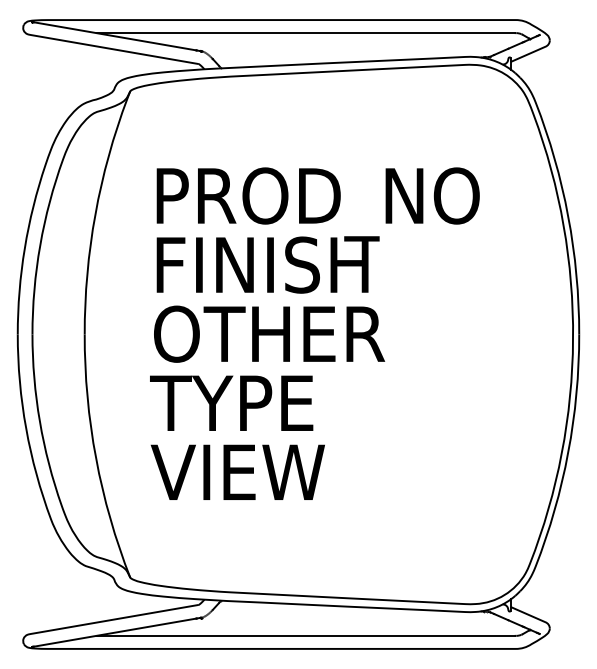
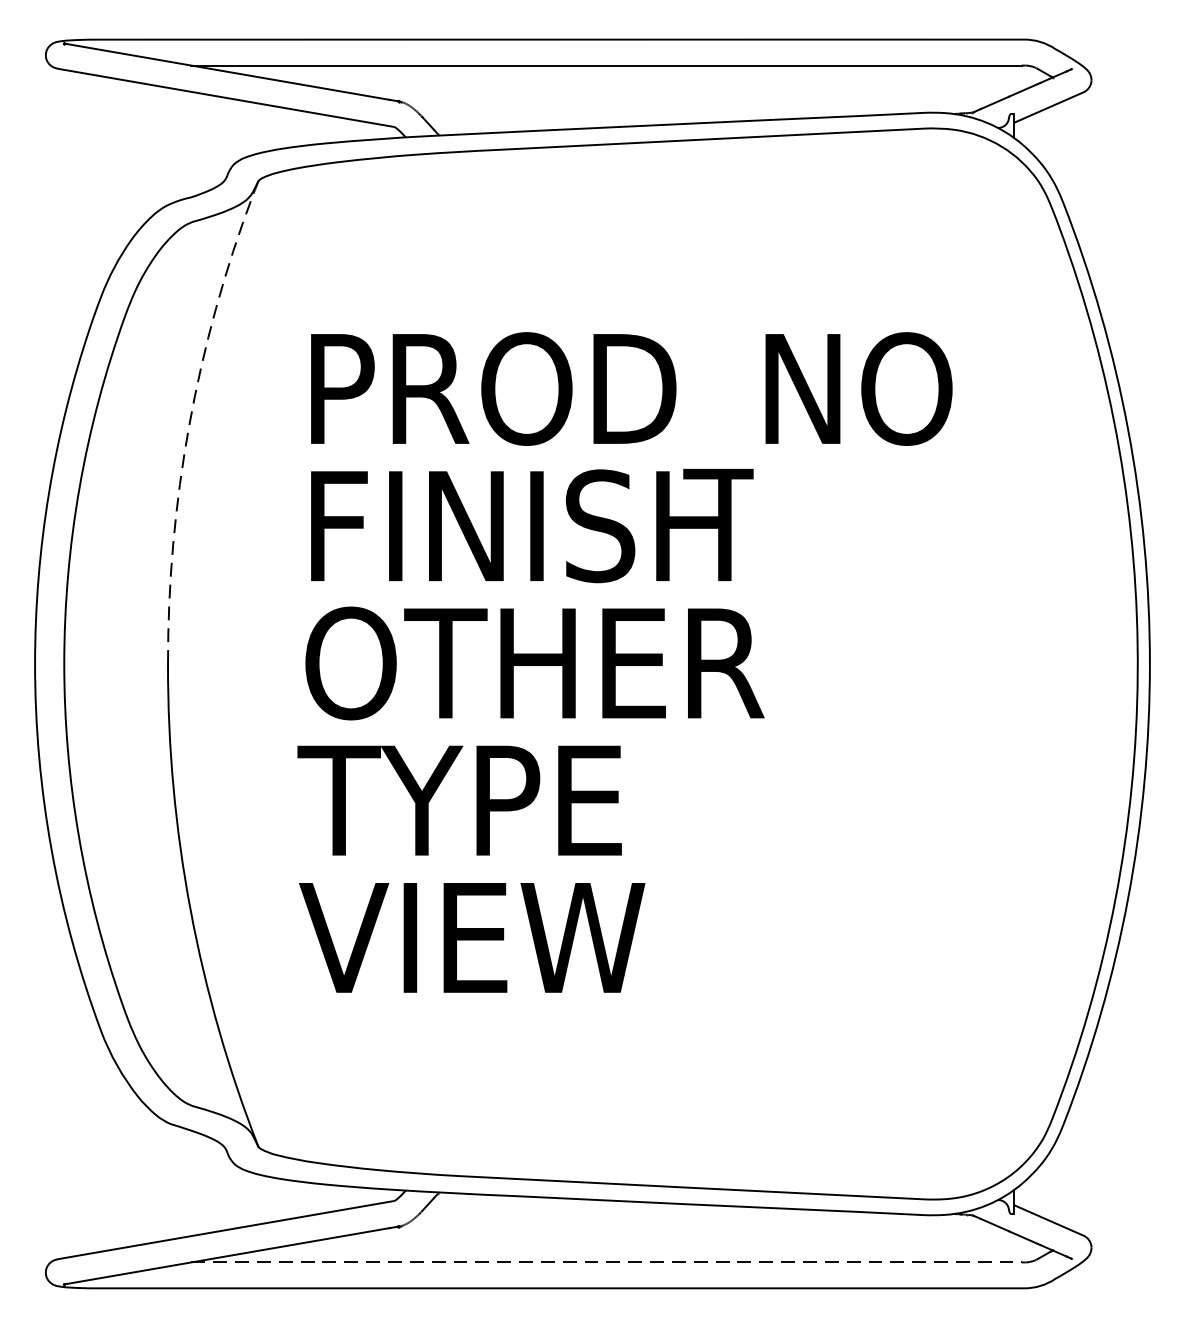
line: (96, 208) -> (191, 413), solid -> dashed
line: (306, 635) -> (608, 1261), solid -> dashed

